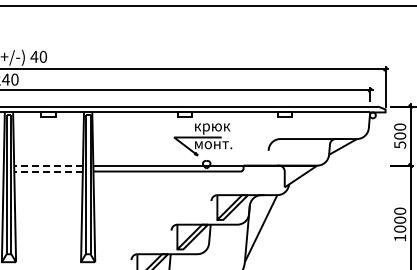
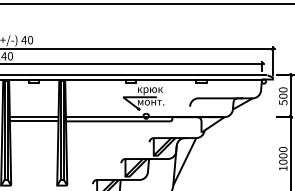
line: (48, 165) -> (34, 117), dashed -> solid
line: (48, 171) -> (34, 121), dashed -> solid

